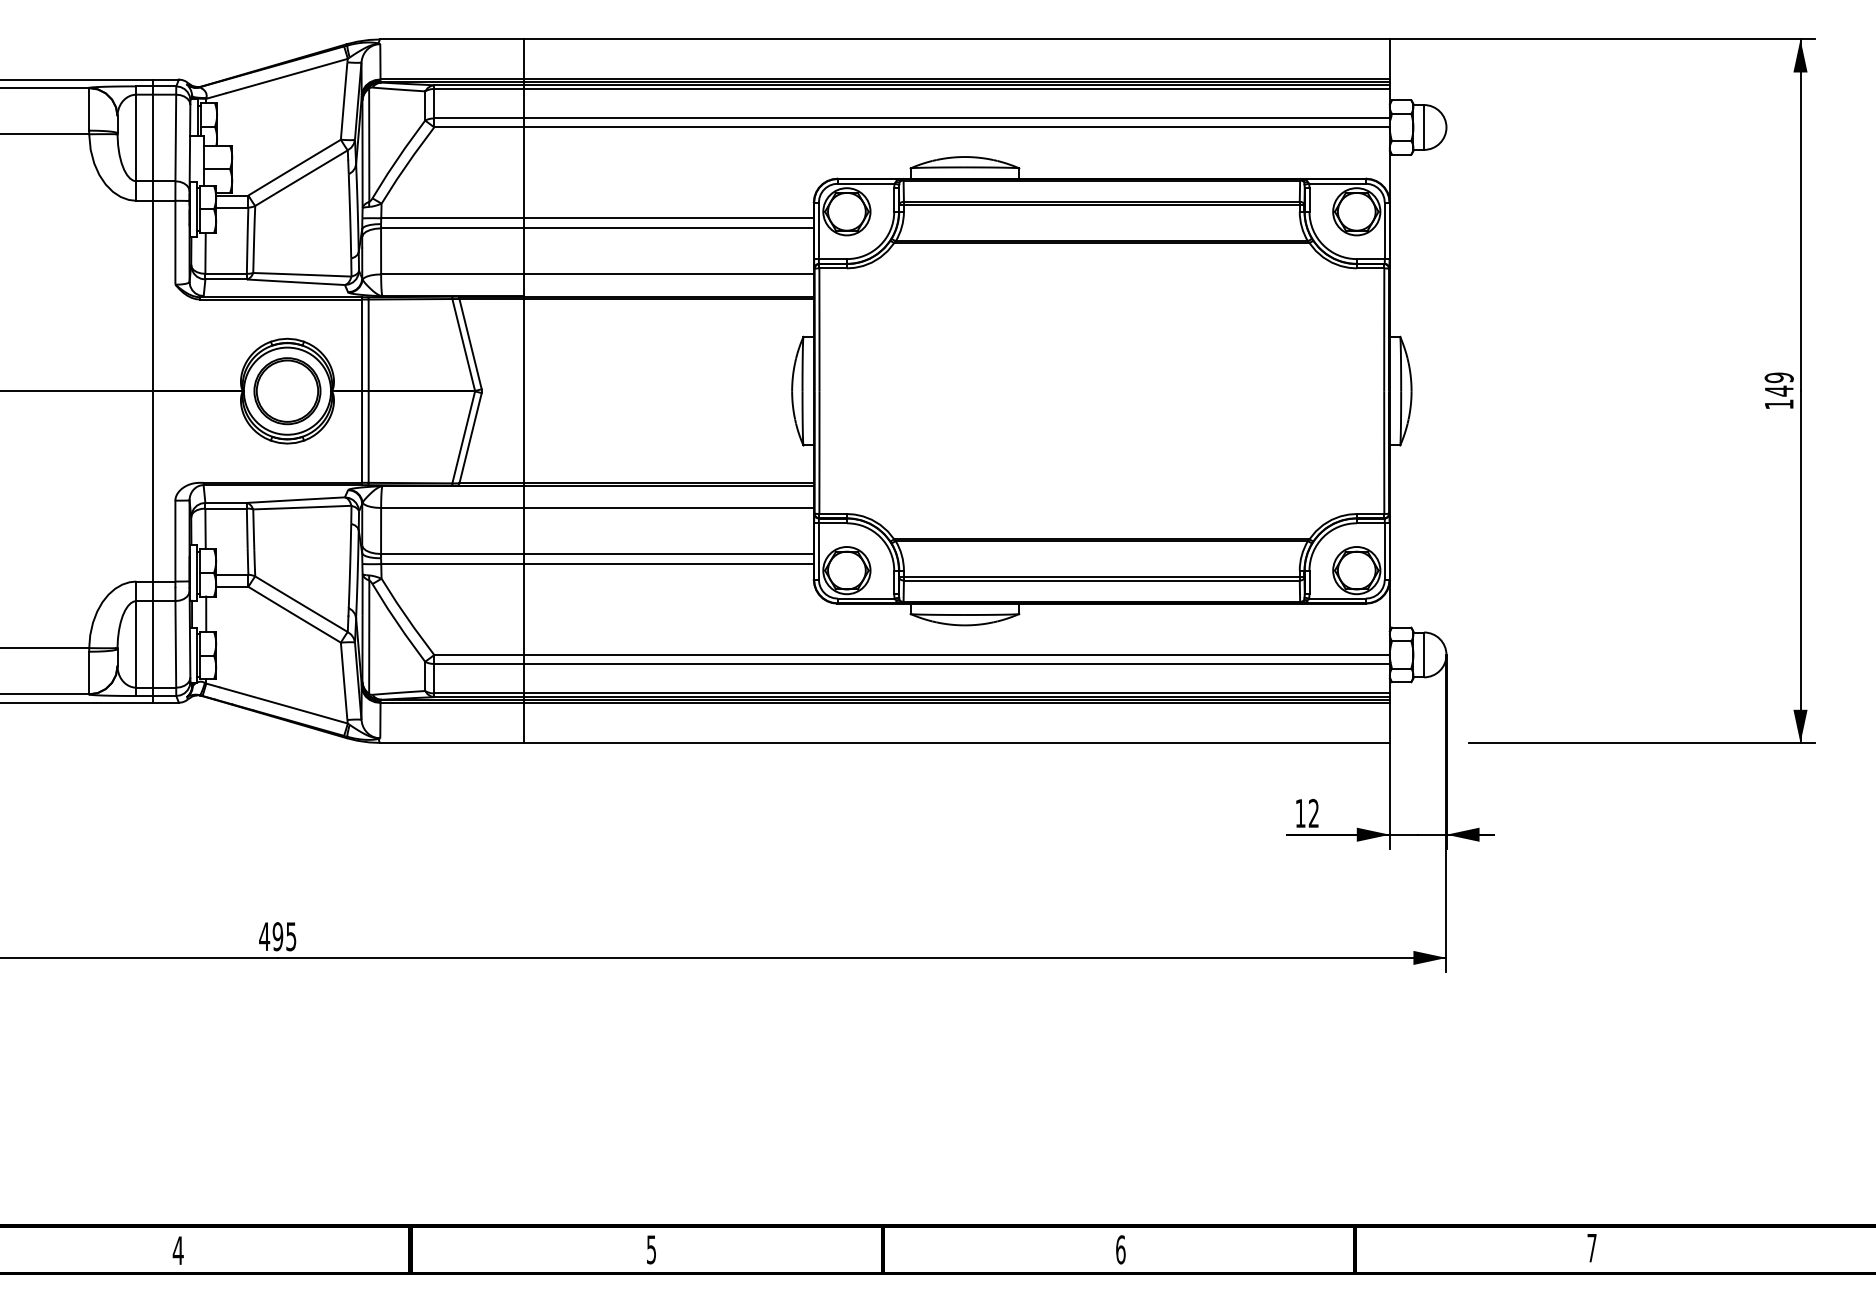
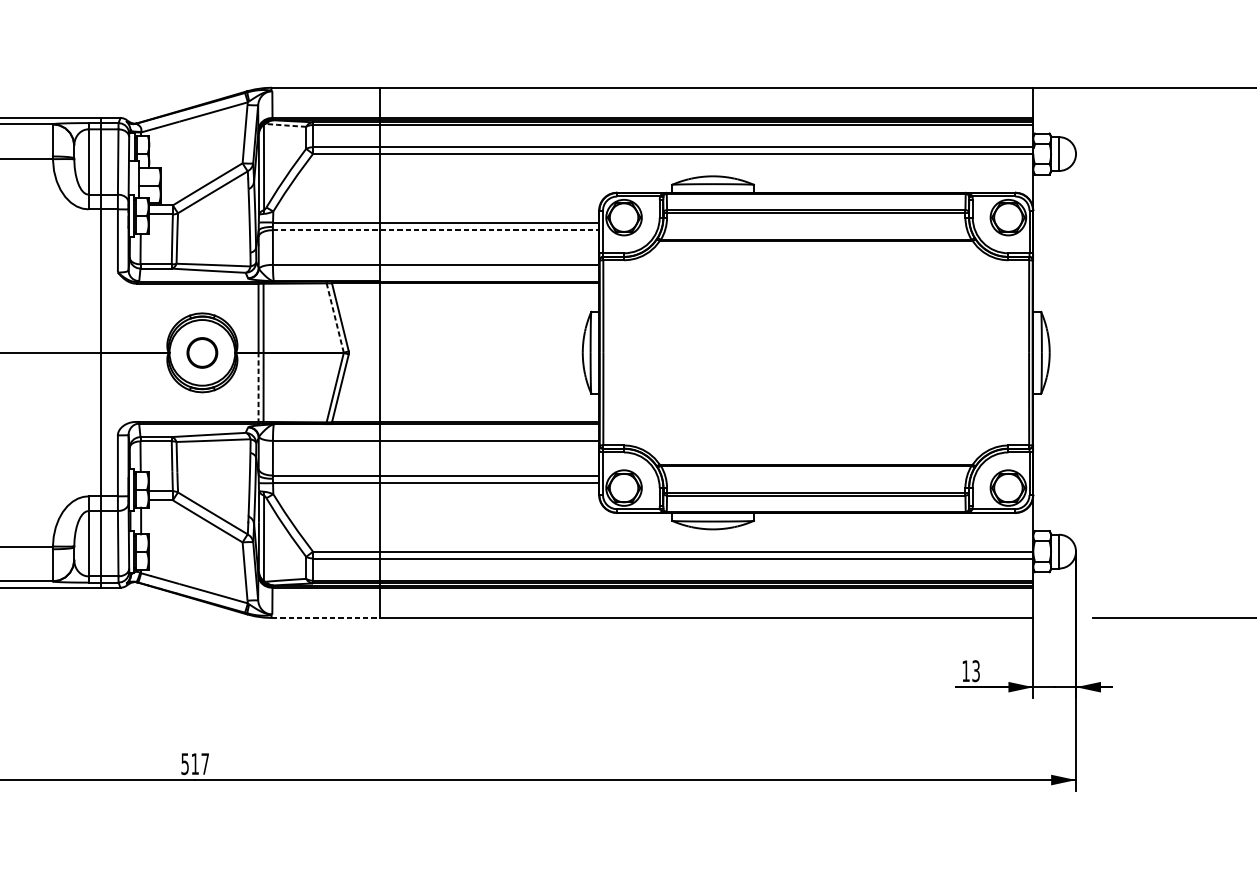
line: (398, 89) -> (286, 125), solid -> dashed
line: (597, 228) -> (436, 230), solid -> dashed
line: (463, 344) -> (335, 317), solid -> dashed
part: (287, 391) -> (202, 353), size x0.6
line: (362, 438) -> (258, 388), solid -> dashed
line: (451, 742) -> (326, 617), solid -> dashed
text: (1313, 813) -> (975, 671), 12 -> 13
text: (277, 936) -> (194, 763), 495 -> 517

